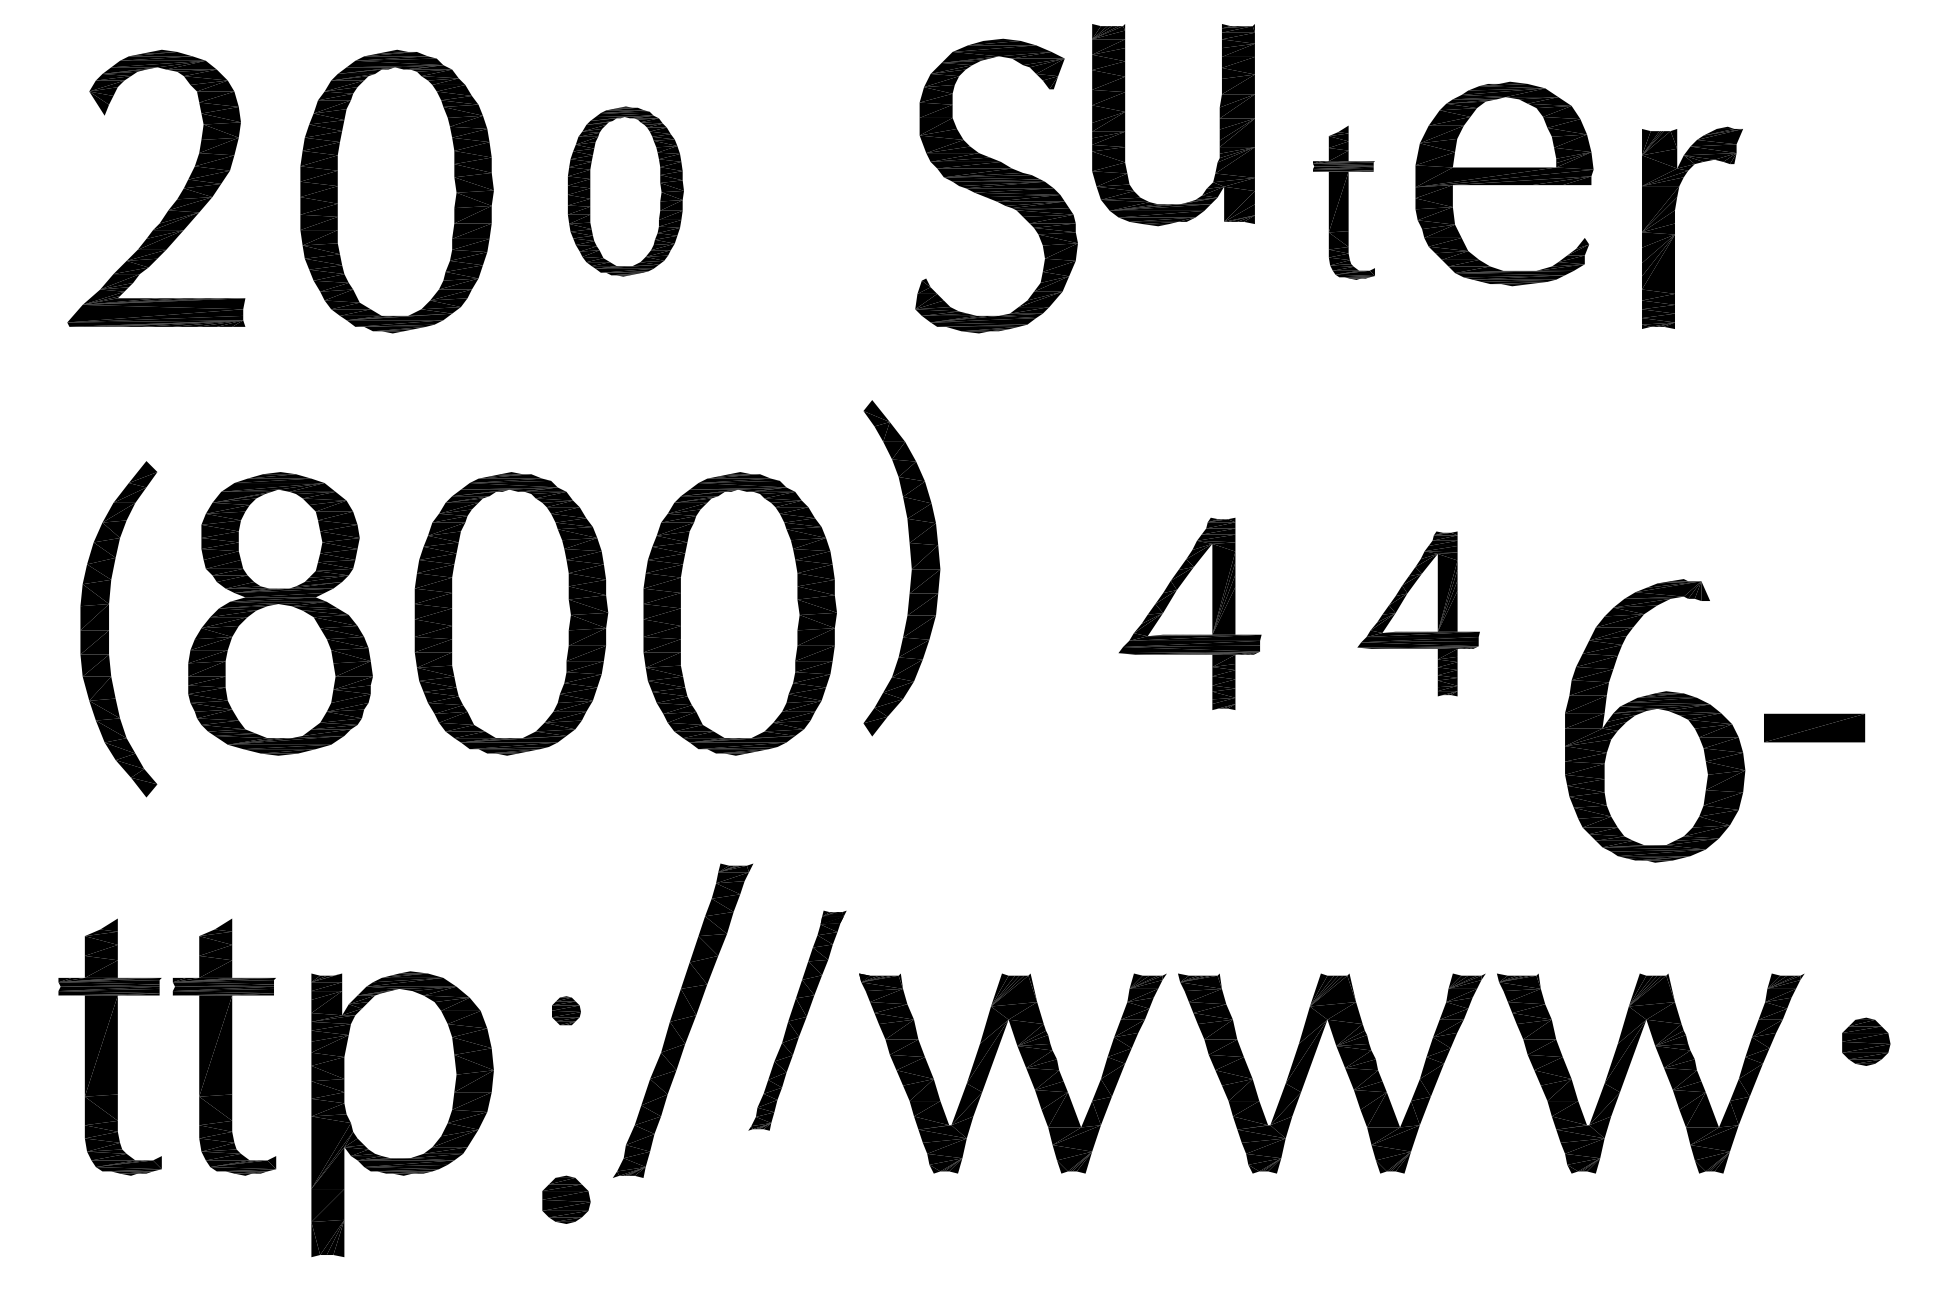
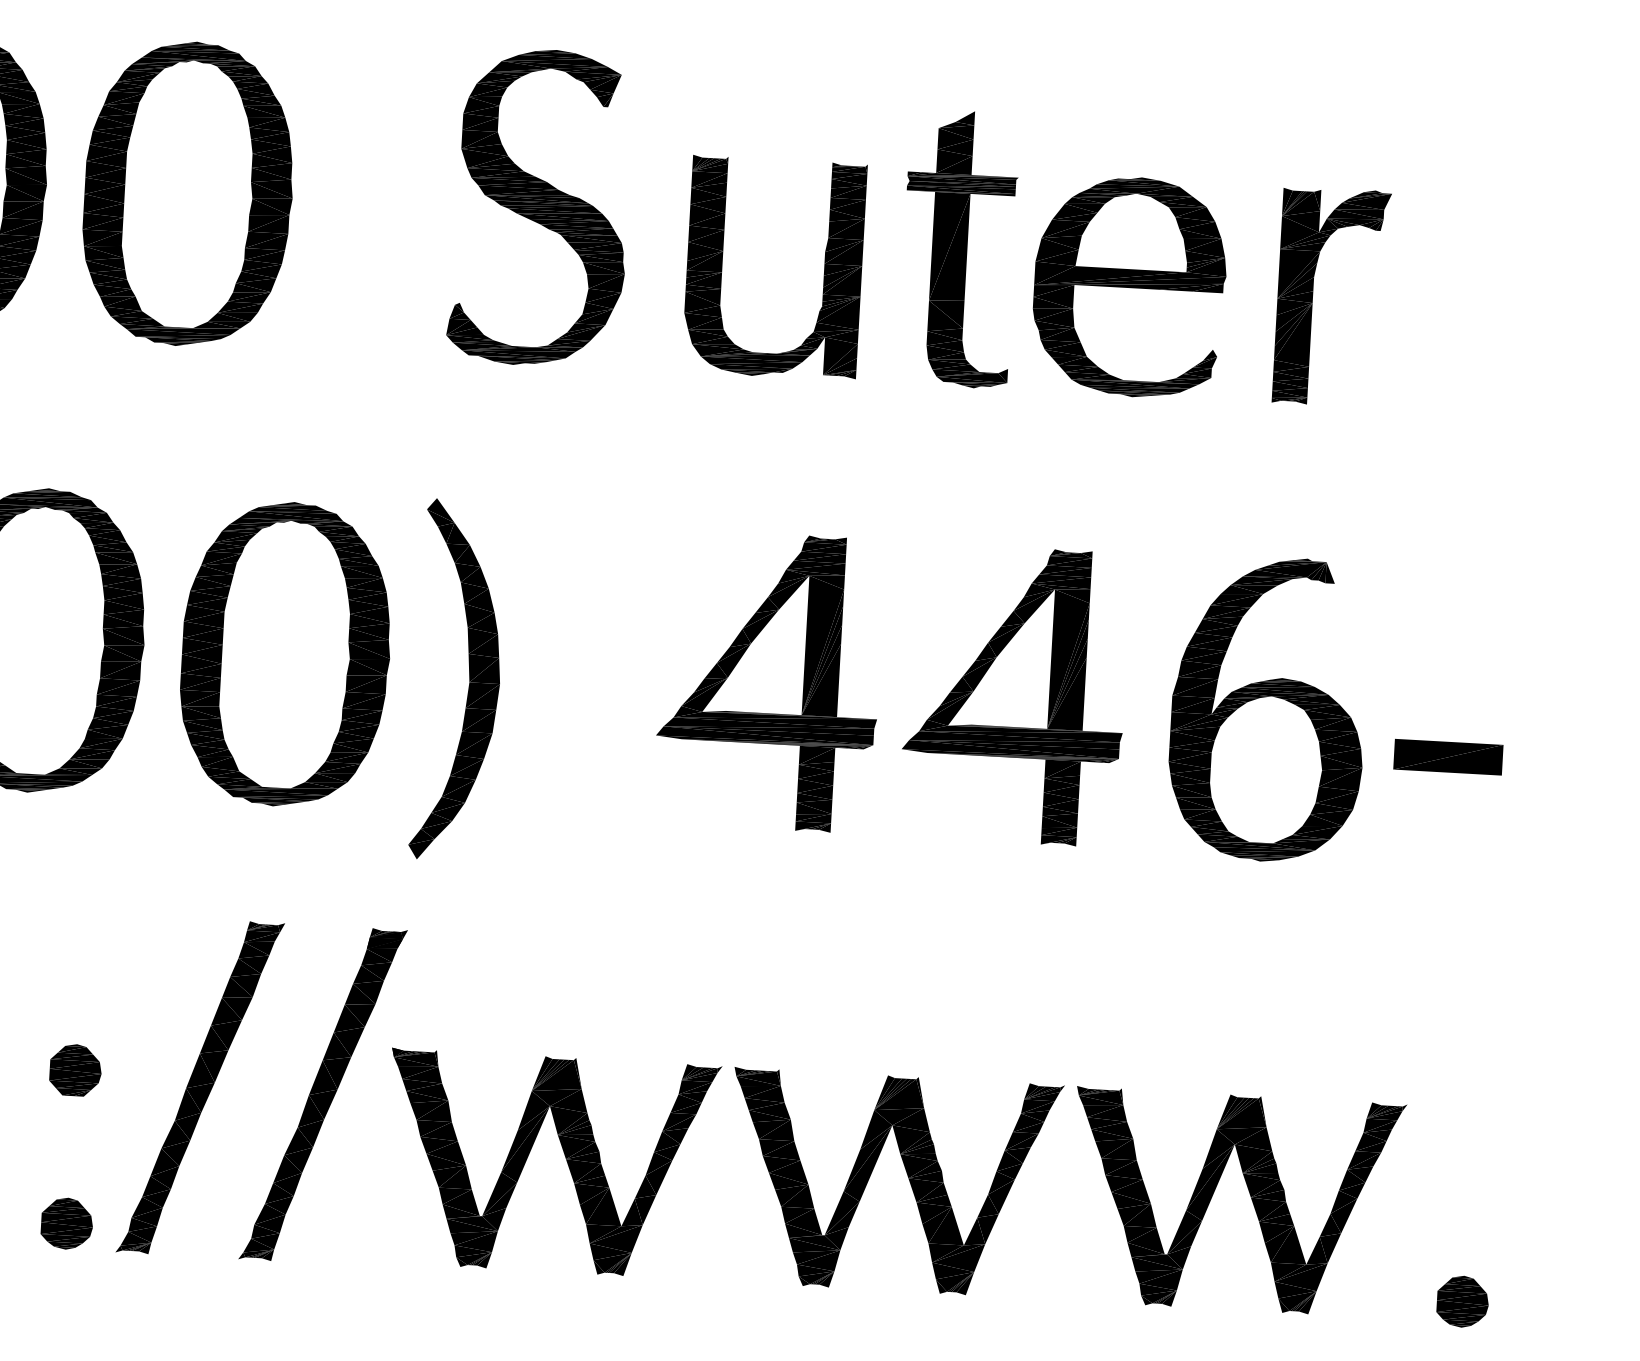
part: (1219, 125) -> (823, 271), moved
part: (1504, 183) -> (1129, 286), moved
part: (996, 185) -> (540, 207), moved
part: (625, 191) -> (188, 193), size x1.67
part: (1343, 202) -> (958, 248), size x1.67
part: (911, 568) -> (469, 681), moved
part: (1189, 613) -> (768, 680), size x1.43
part: (1418, 613) -> (1014, 694), size x1.67
part: (1655, 720) -> (1268, 708), moved
part: (1814, 727) -> (1448, 756), moved
part: (566, 1010) -> (75, 1069), size x1.67
part: (797, 1020) -> (323, 1094), size x1.43
part: (1866, 1041) -> (1463, 1301), moved
part: (566, 1199) -> (67, 1223), moved

